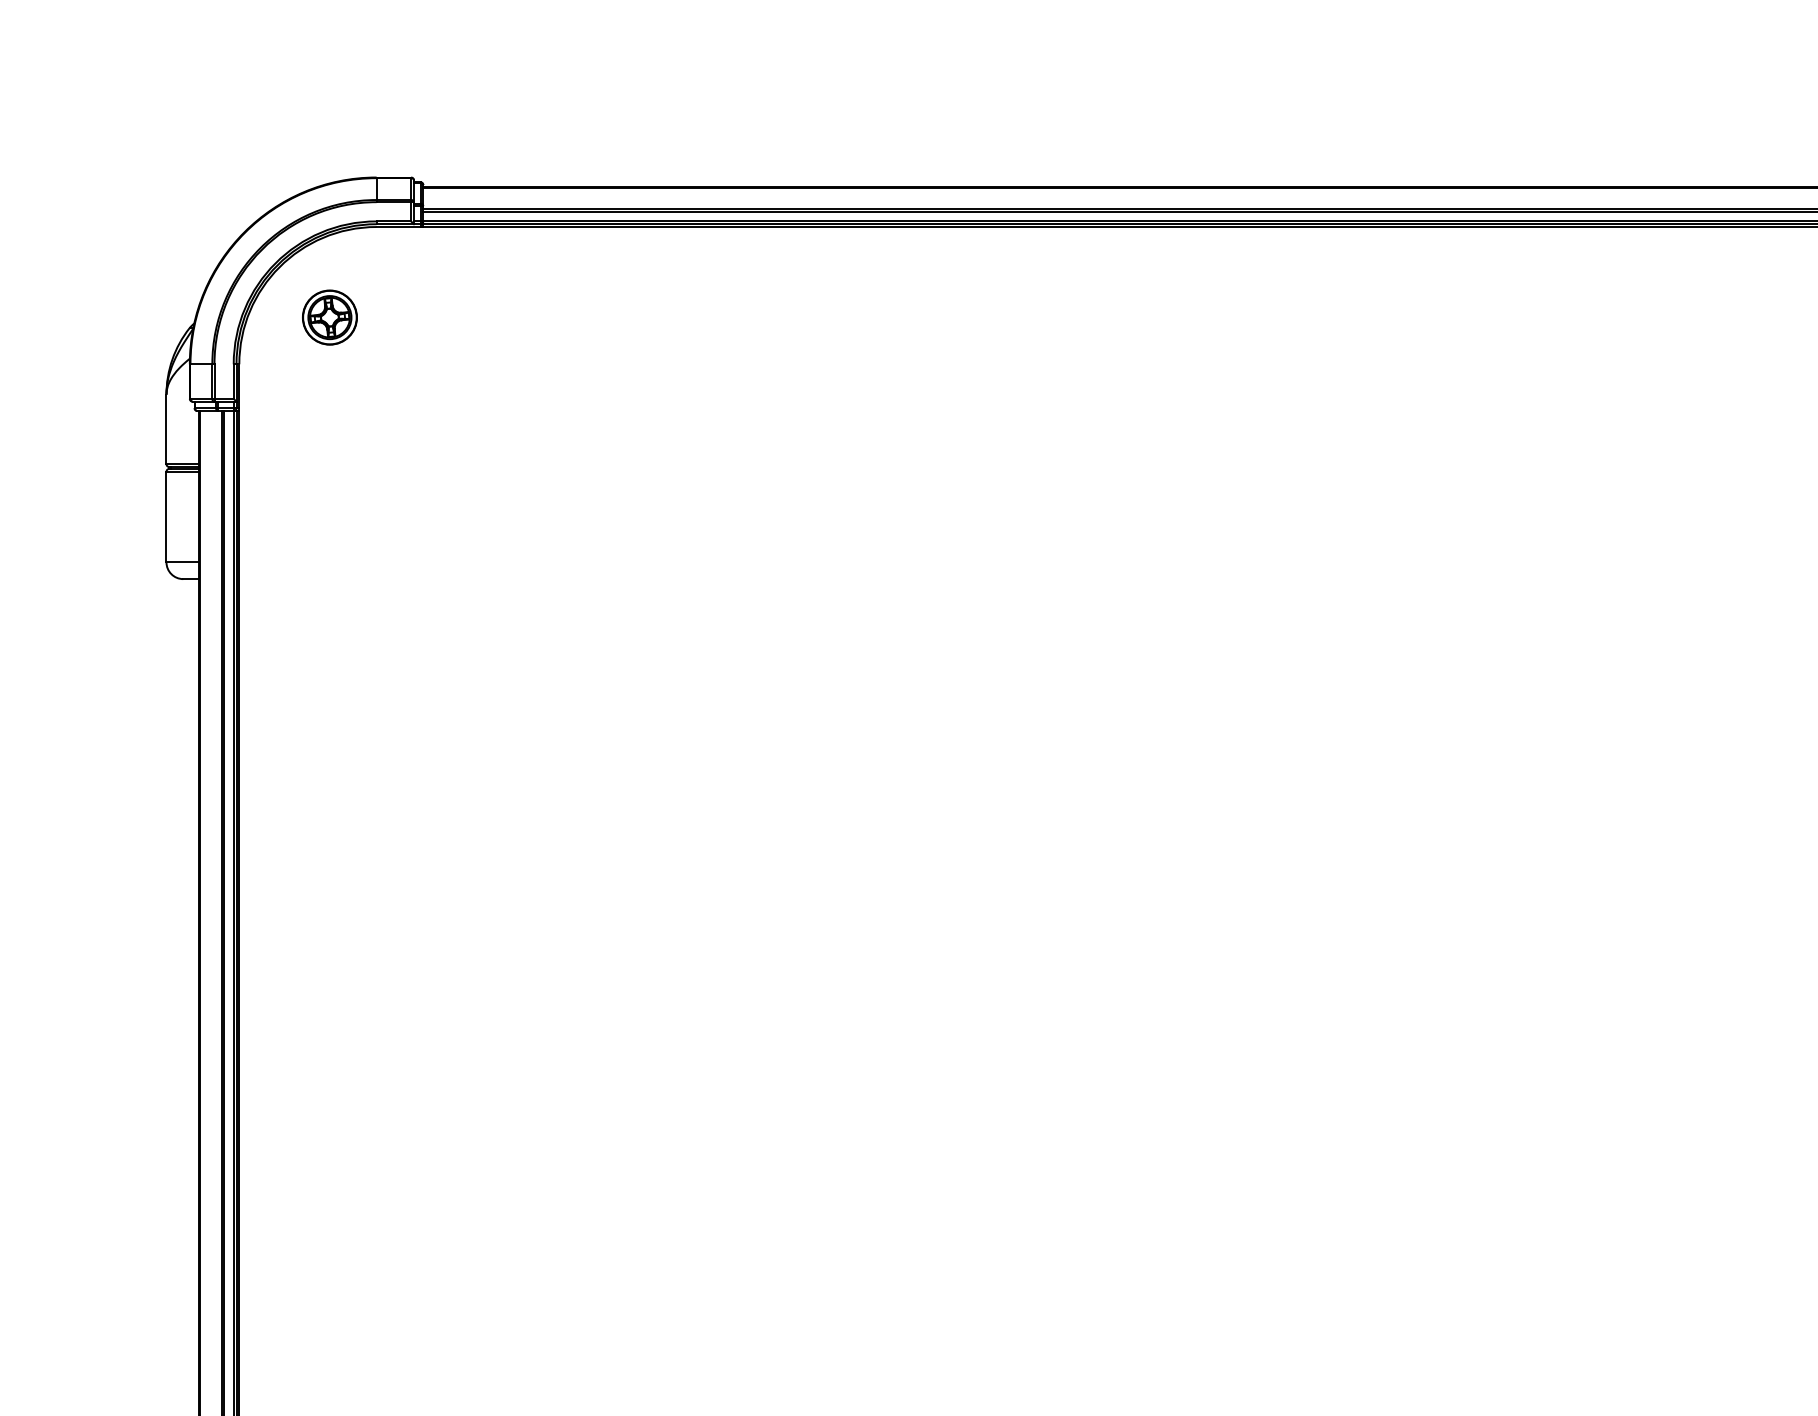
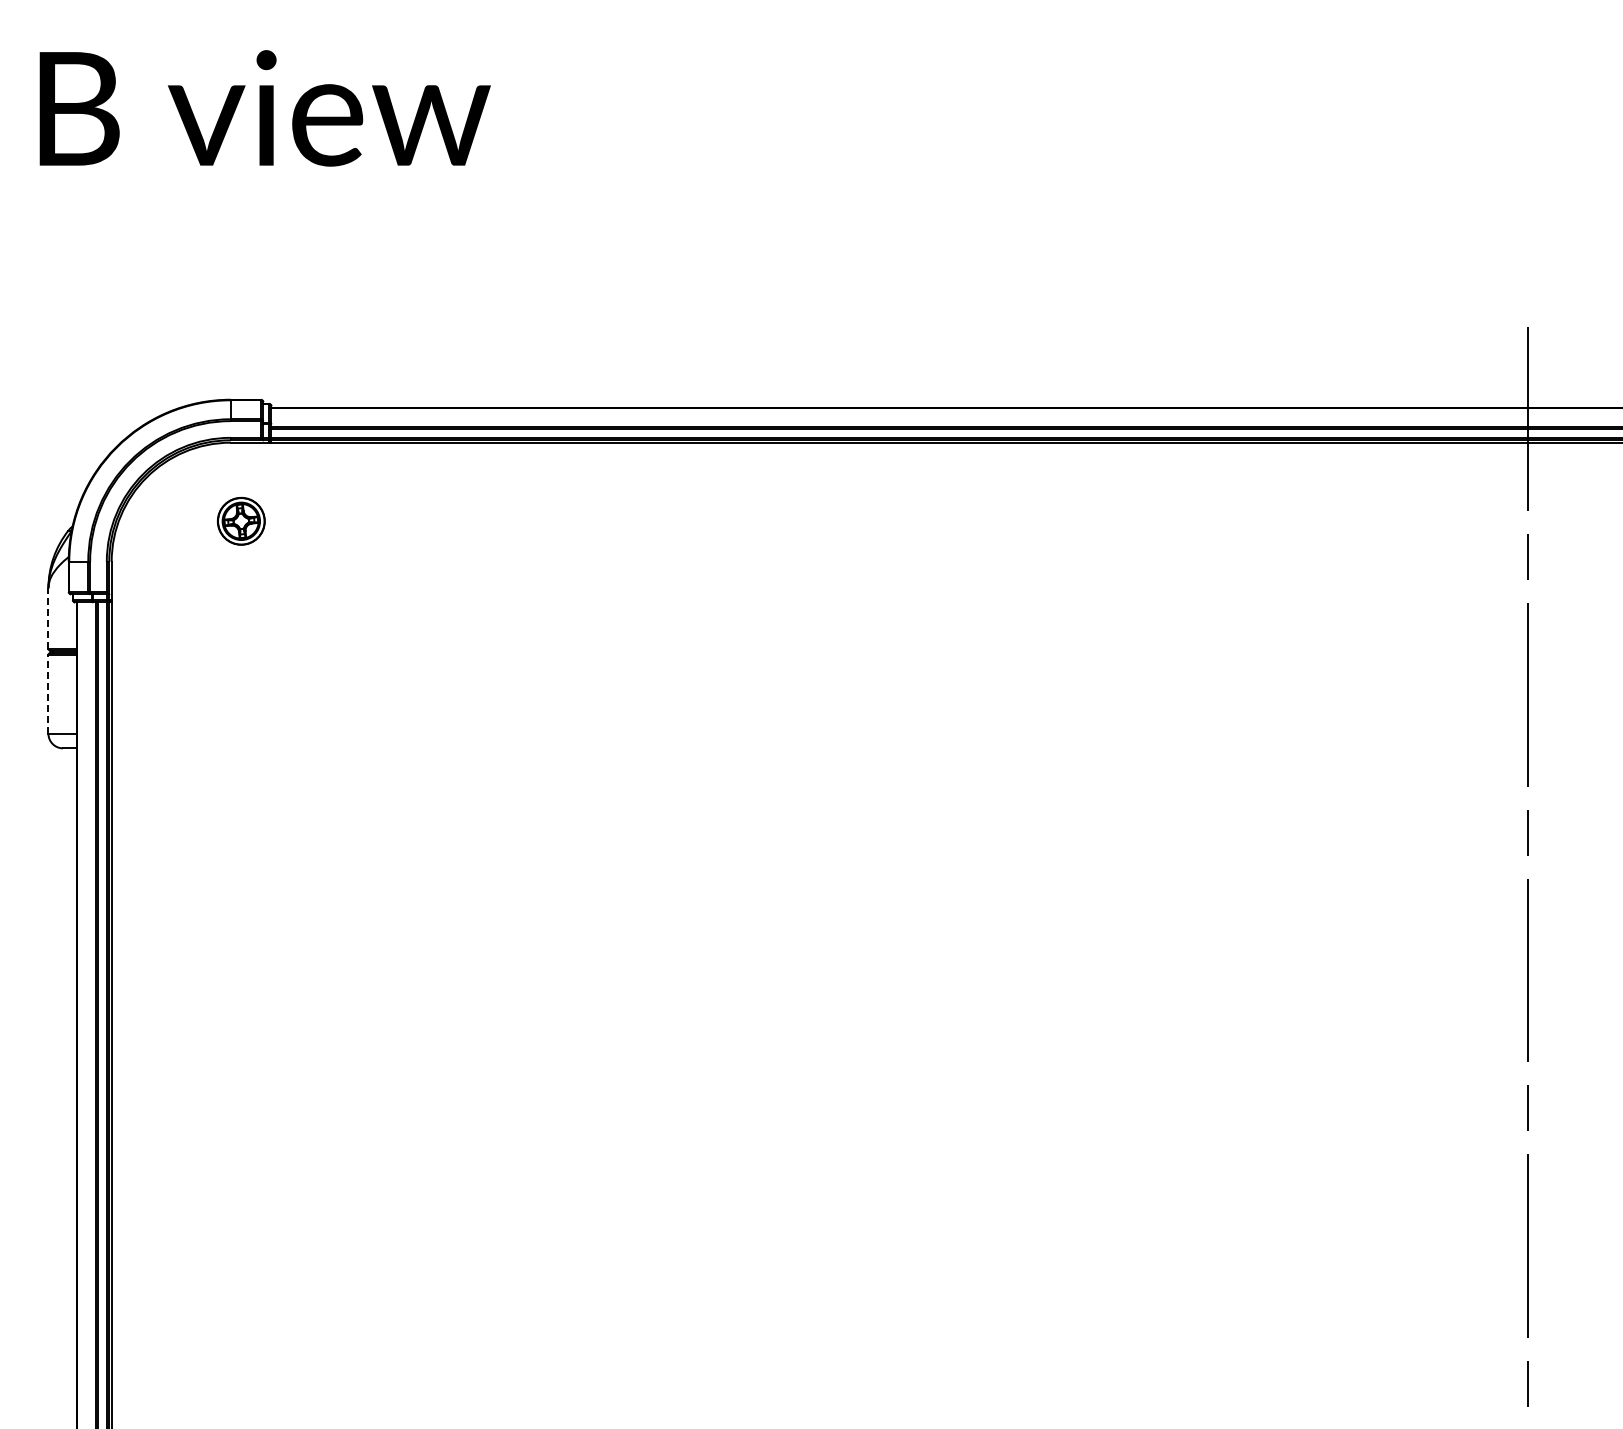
part: (328, 316) -> (240, 520), moved
line: (166, 428) -> (48, 617), solid -> dashed
line: (166, 515) -> (48, 693), solid -> dashed

